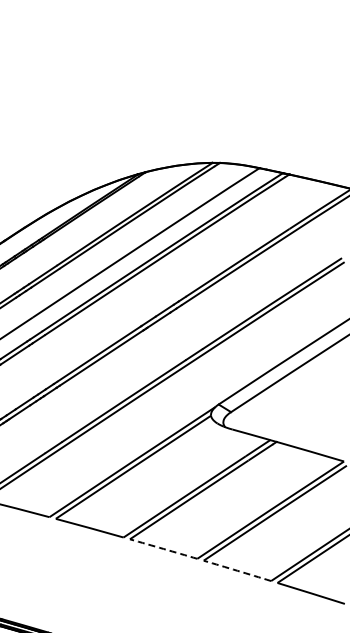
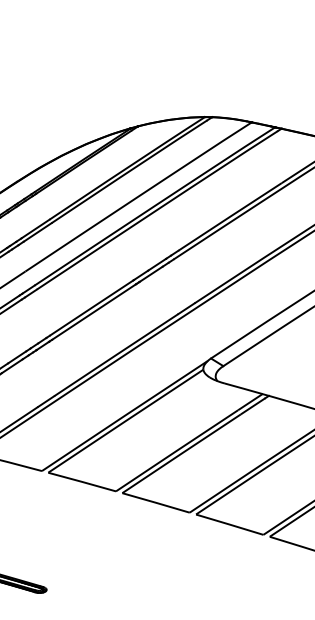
arc: (163, 548) -> (155, 502), dashed -> solid
arc: (237, 570) -> (229, 524), dashed -> solid

